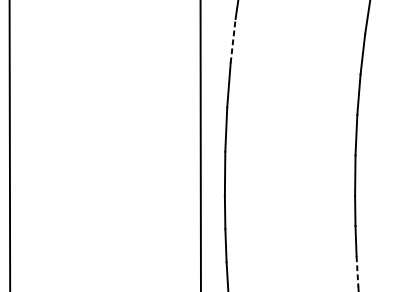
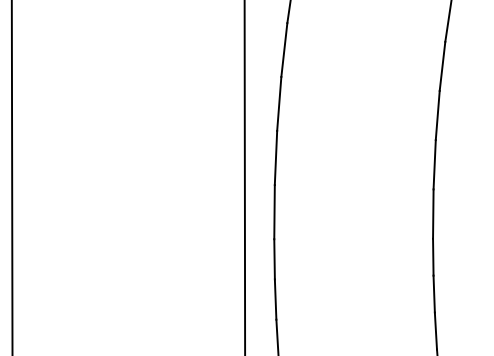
line: (233, 40) -> (284, 49), dashed -> solid
line: (357, 271) -> (435, 331), dashed -> solid

